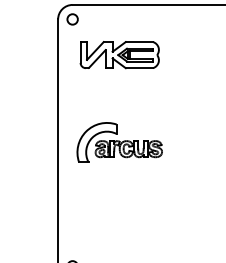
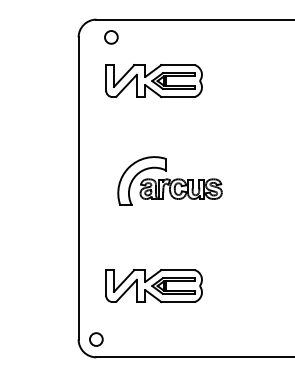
circle: (72, 19) -> (111, 37), moved
part: (119, 142) -> (169, 180), moved
part: (119, 222) -> (153, 286), added

